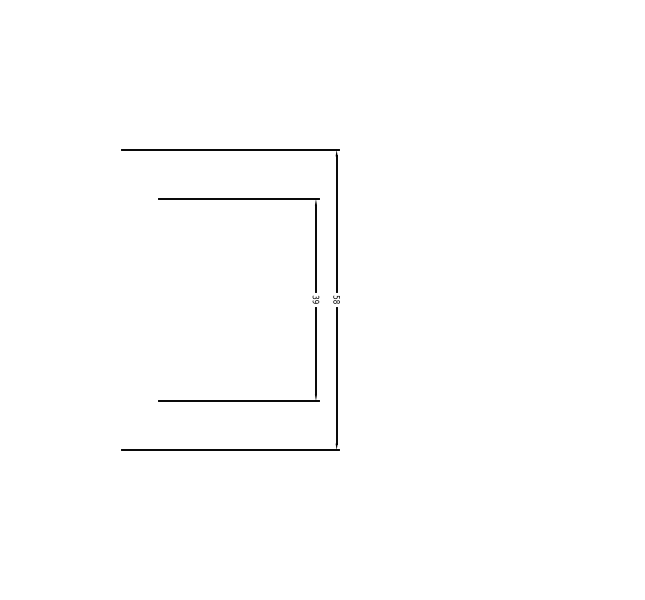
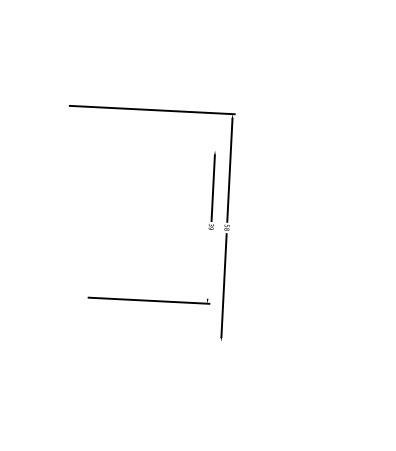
line: (238, 199) -> (156, 147), removed
line: (315, 351) -> (208, 266), removed
line: (230, 450) -> (140, 338), removed

